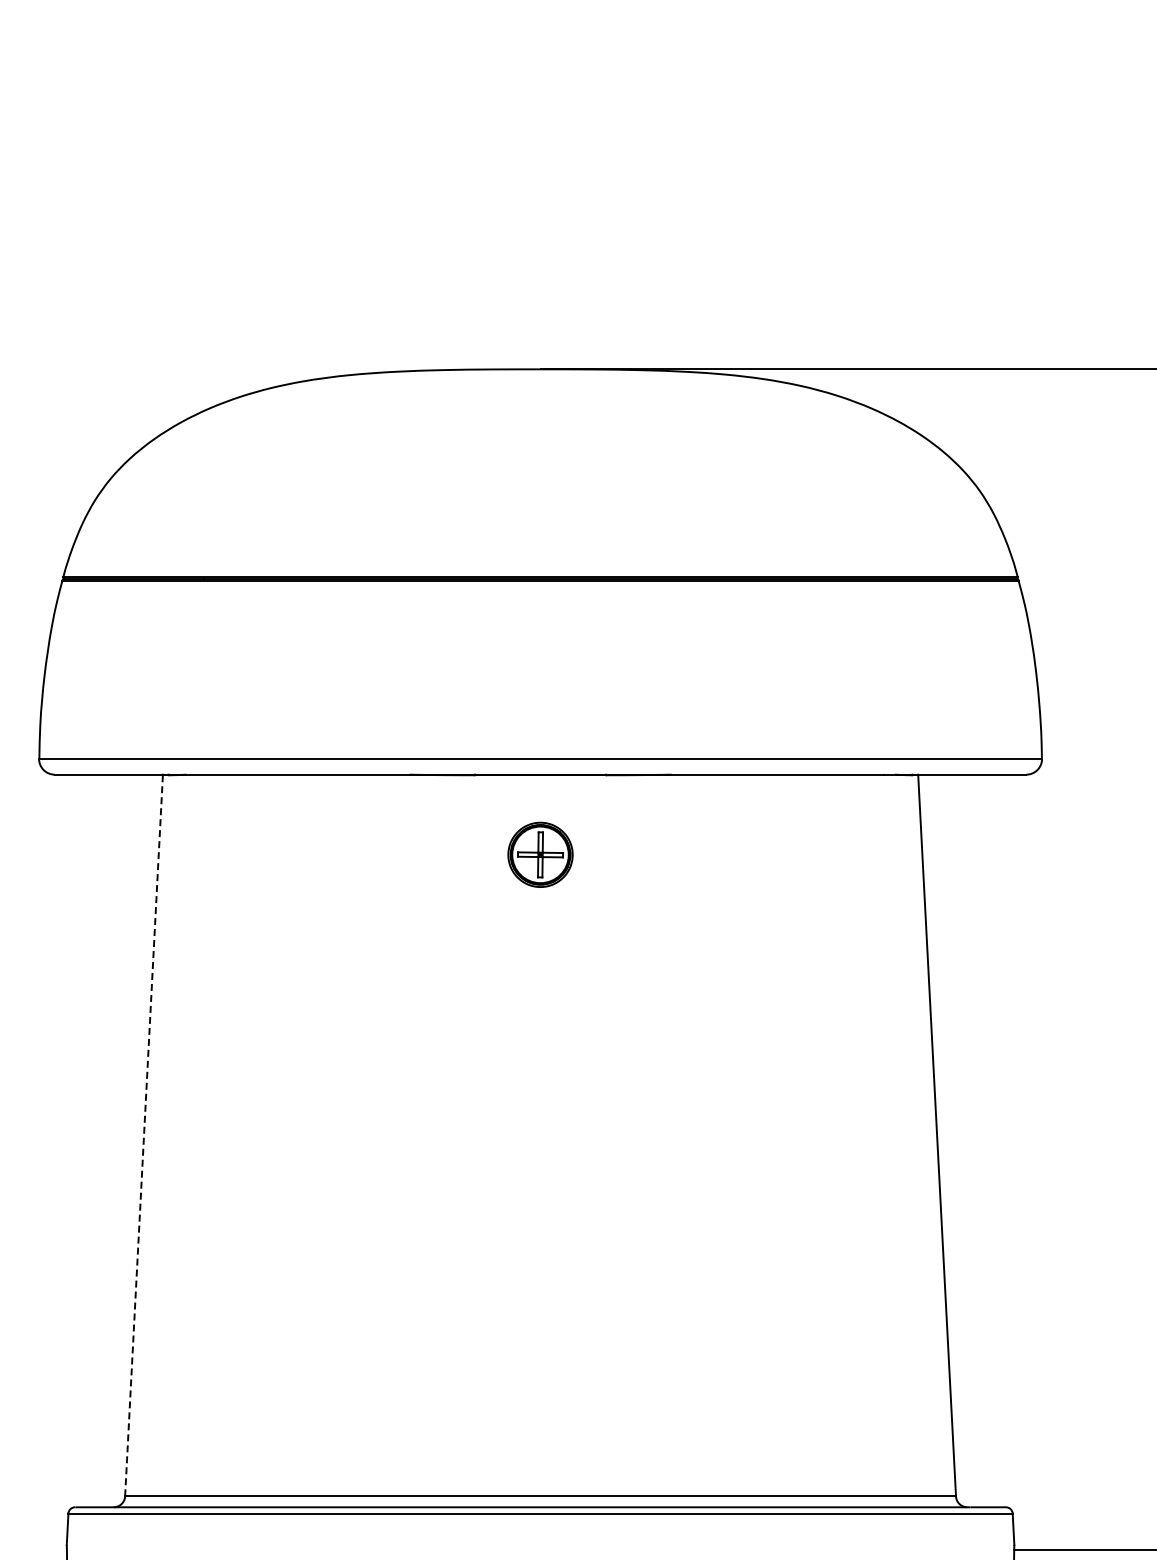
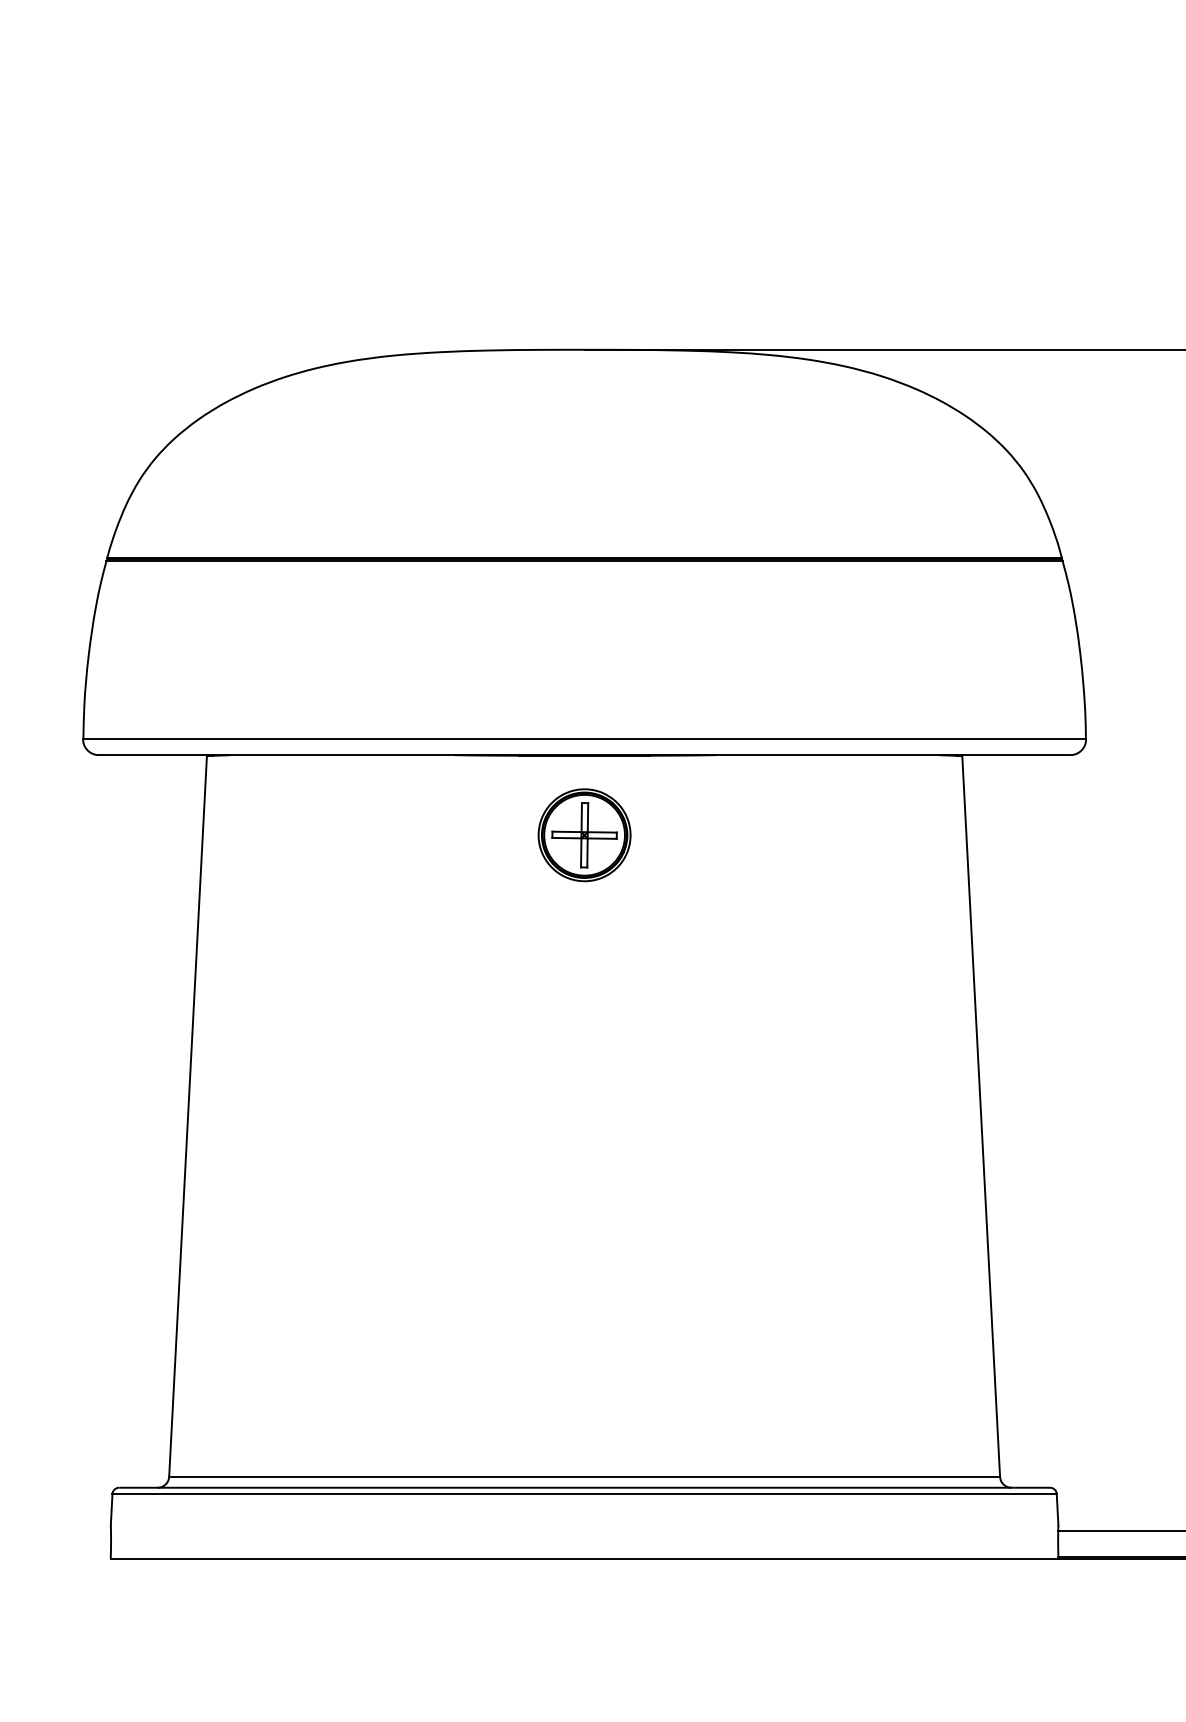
part: (540, 855) -> (584, 835), size x1.43
line: (144, 1136) -> (188, 1116), dashed -> solid

